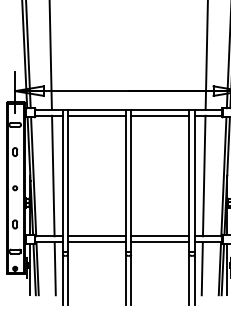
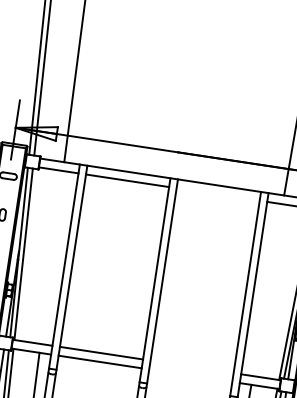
line: (160, 115) -> (218, 194), removed
line: (53, 175) -> (52, 256), removed
line: (203, 175) -> (266, 289), removed
line: (160, 236) -> (192, 367), removed
line: (160, 242) -> (190, 375), removed

